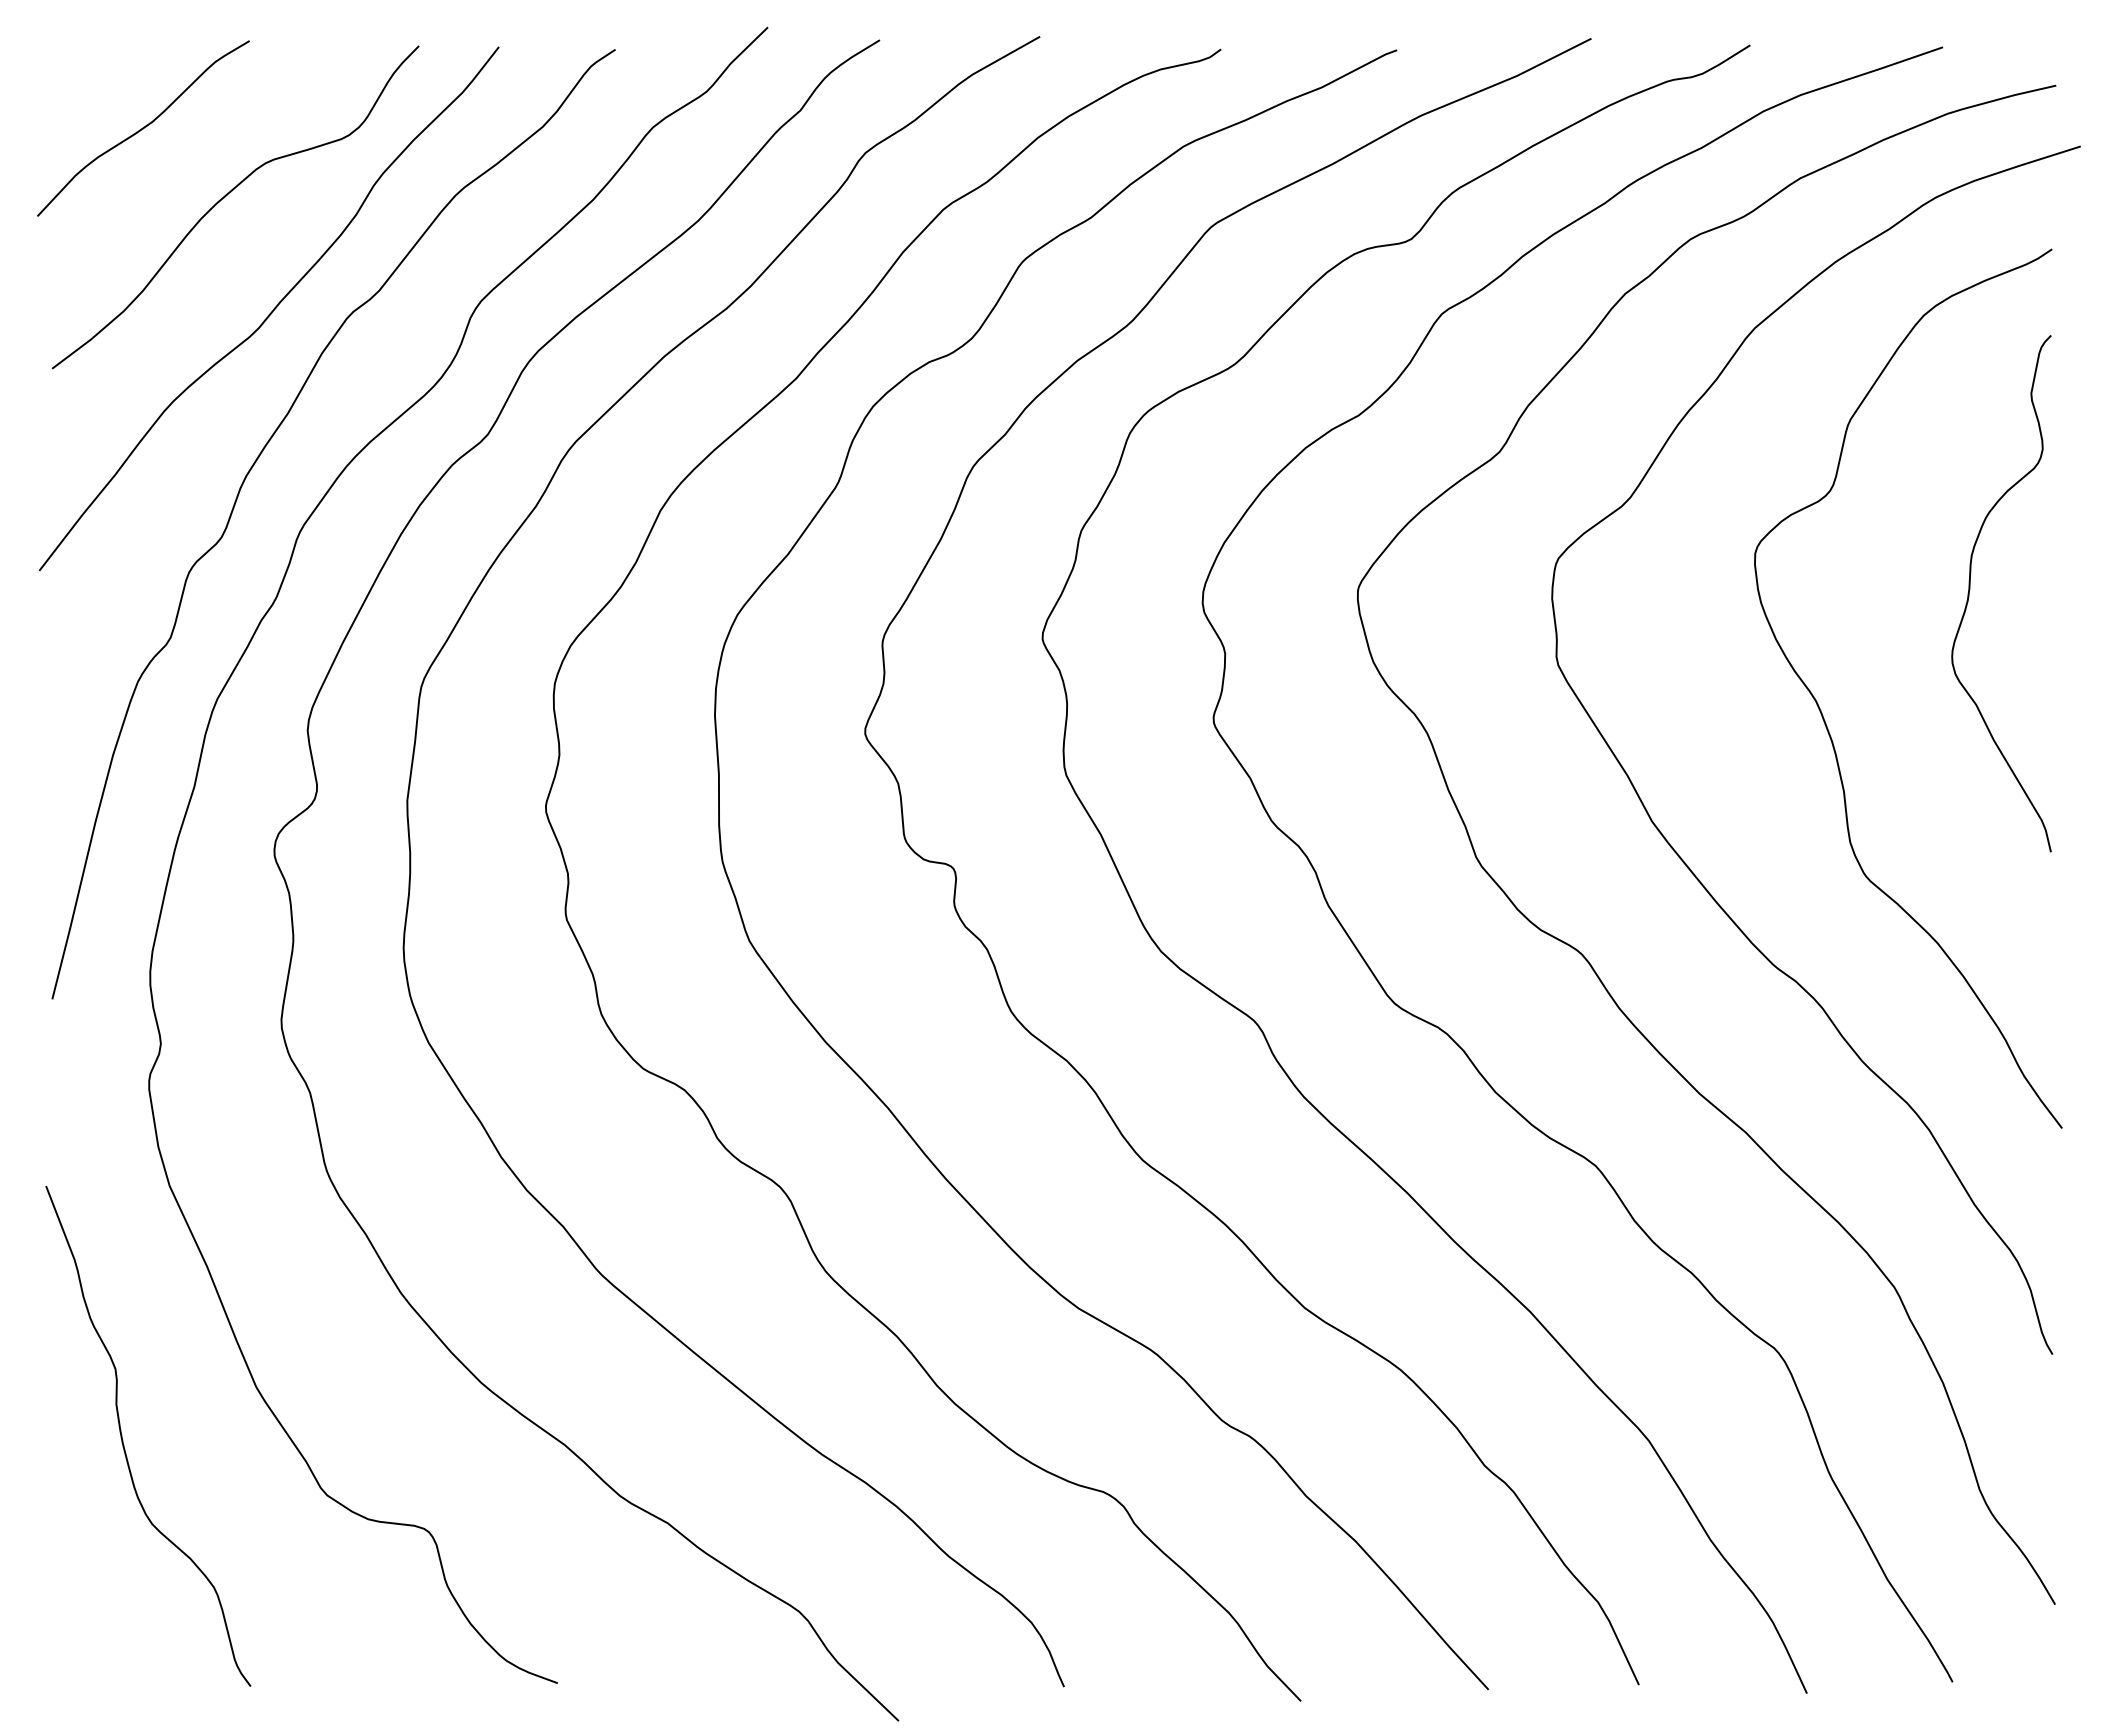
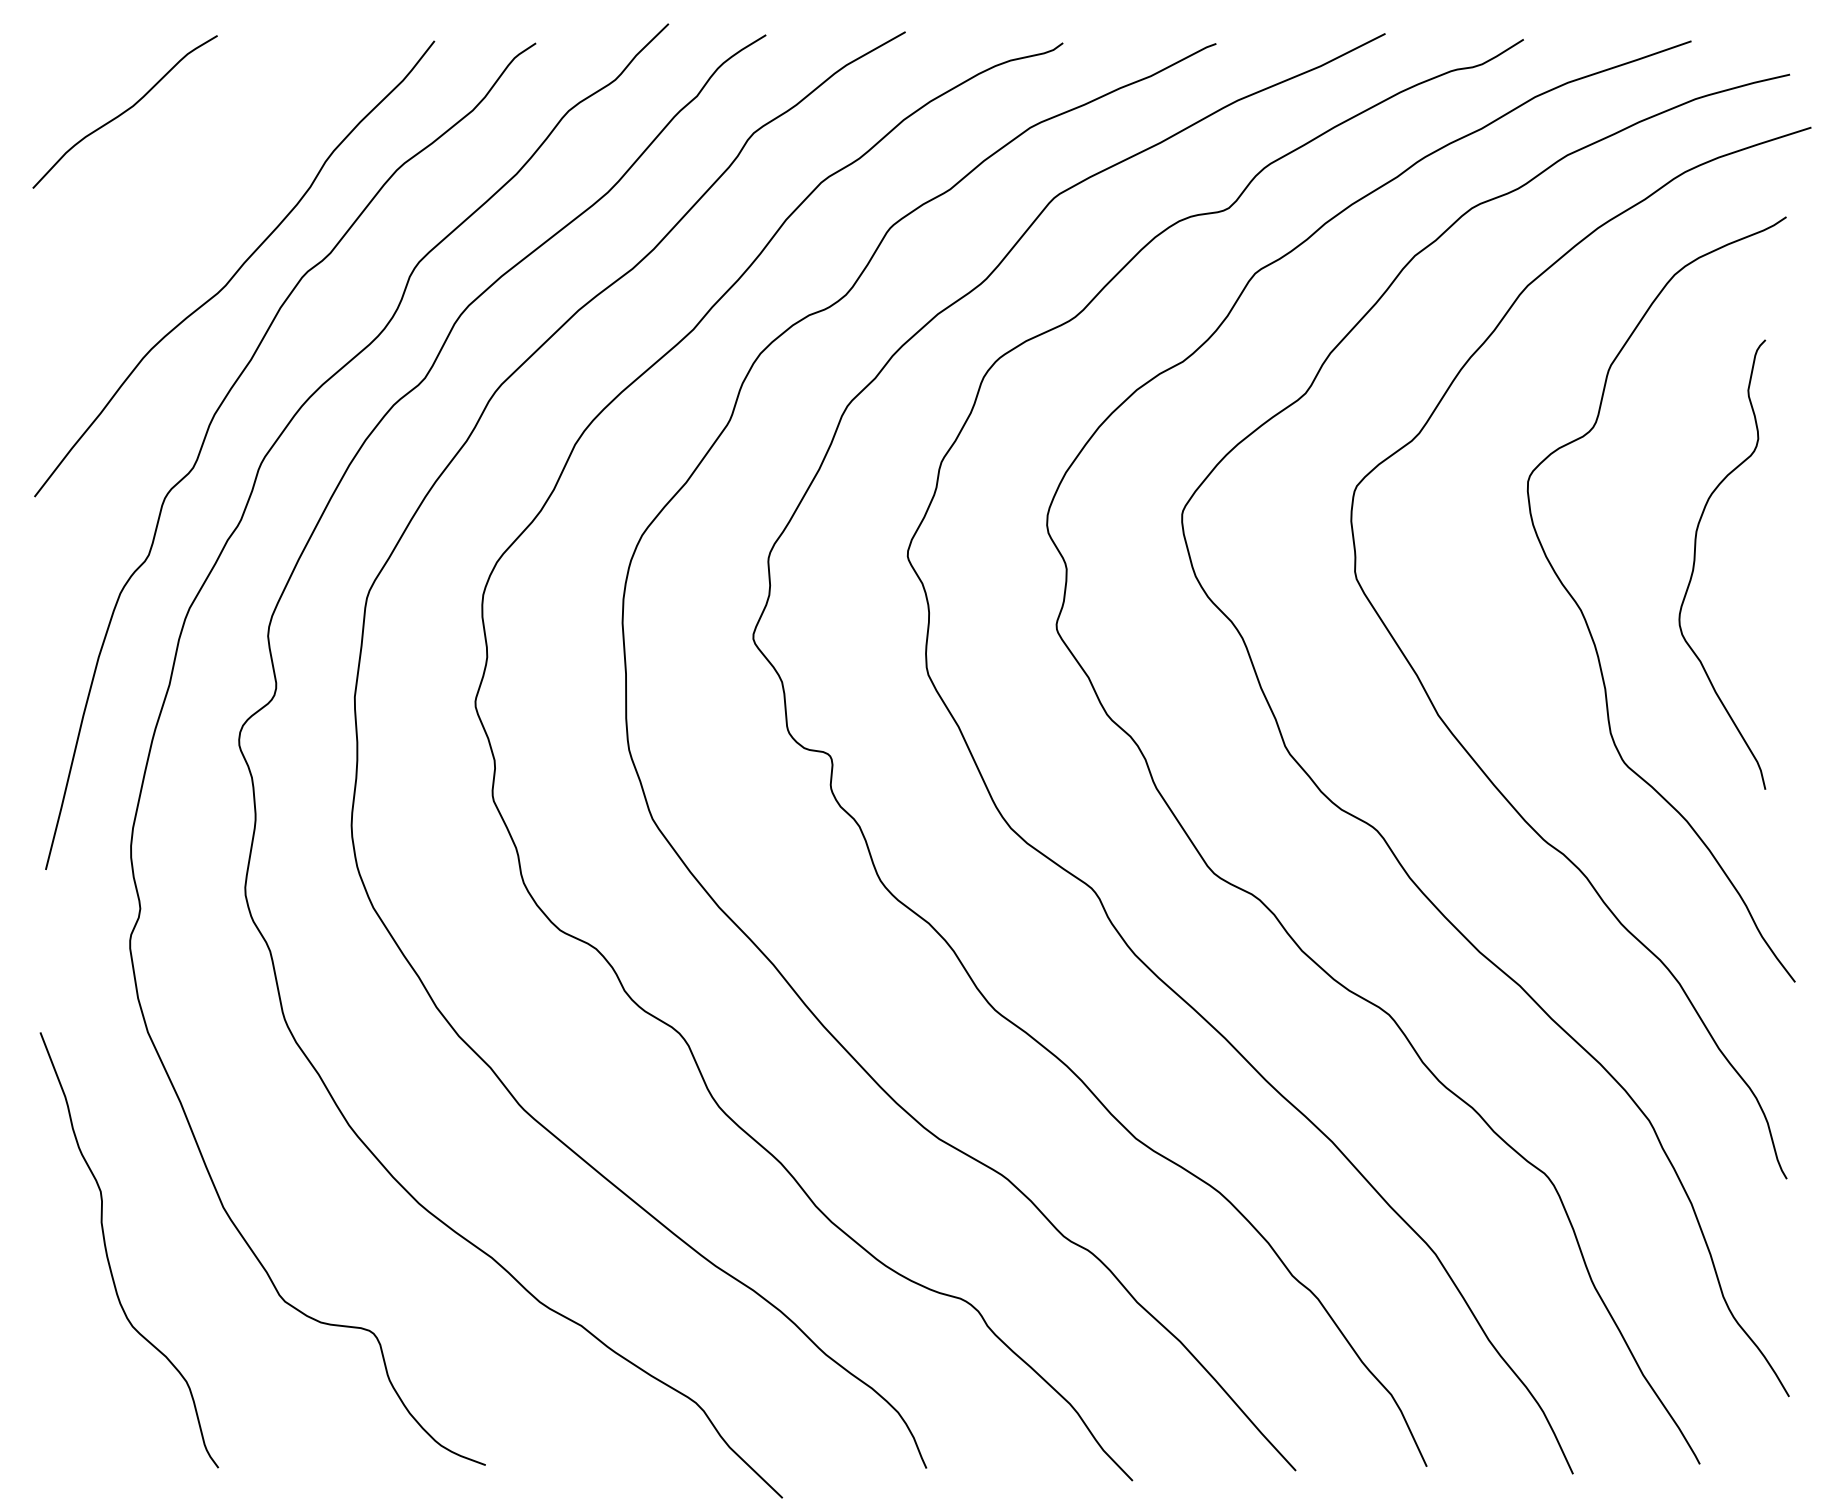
curve: (225, 197) -> (196, 172), removed
curve: (1970, 590) -> (1695, 561), moved

